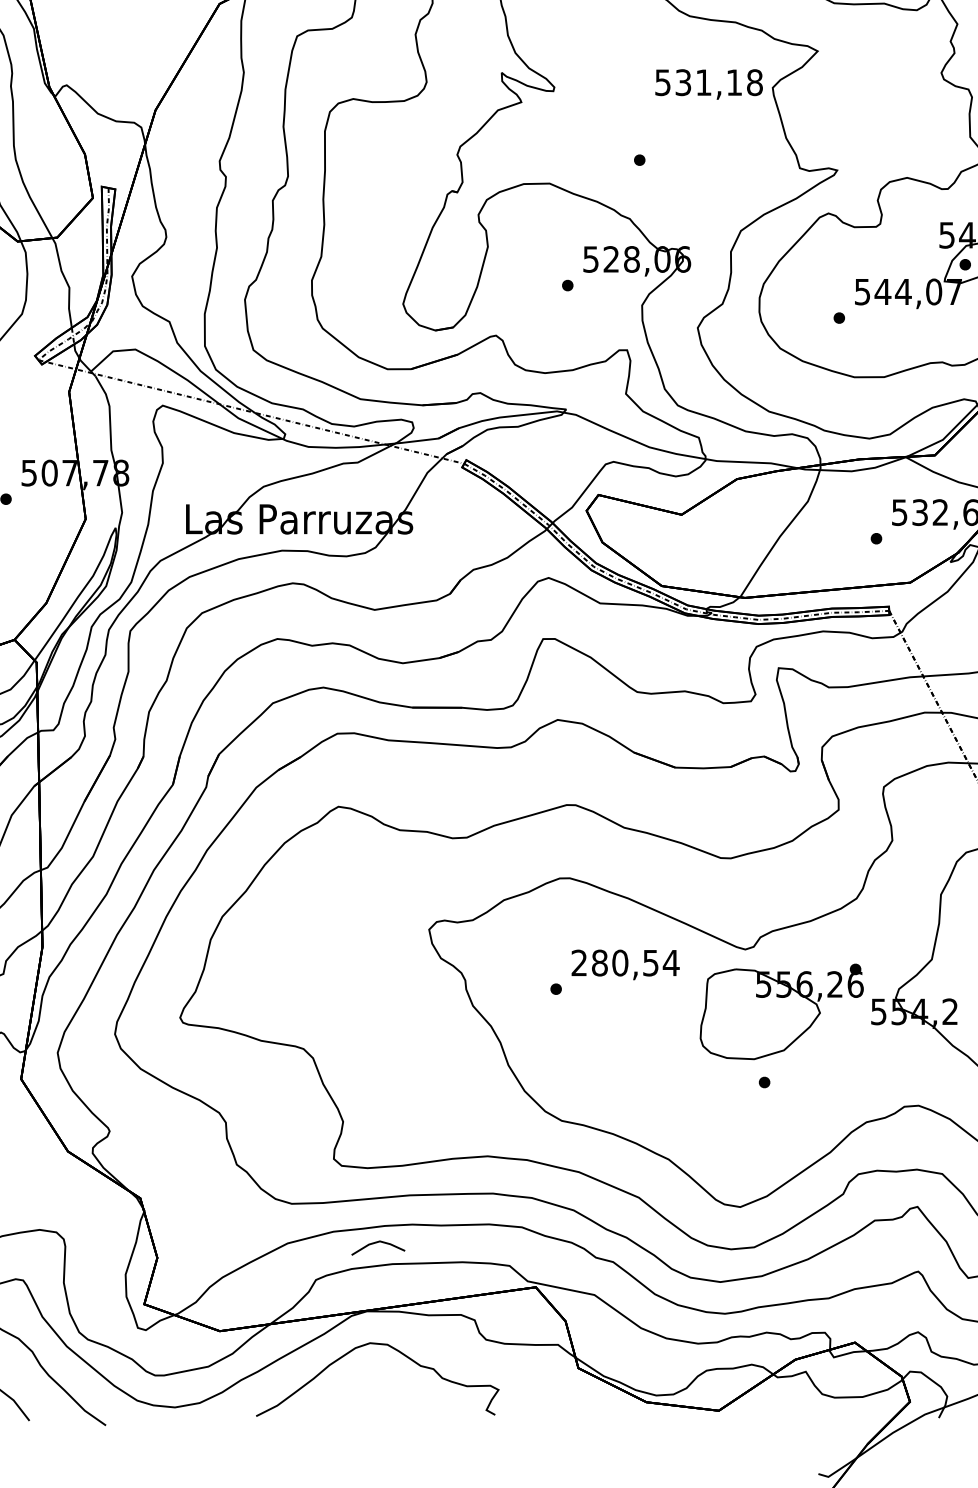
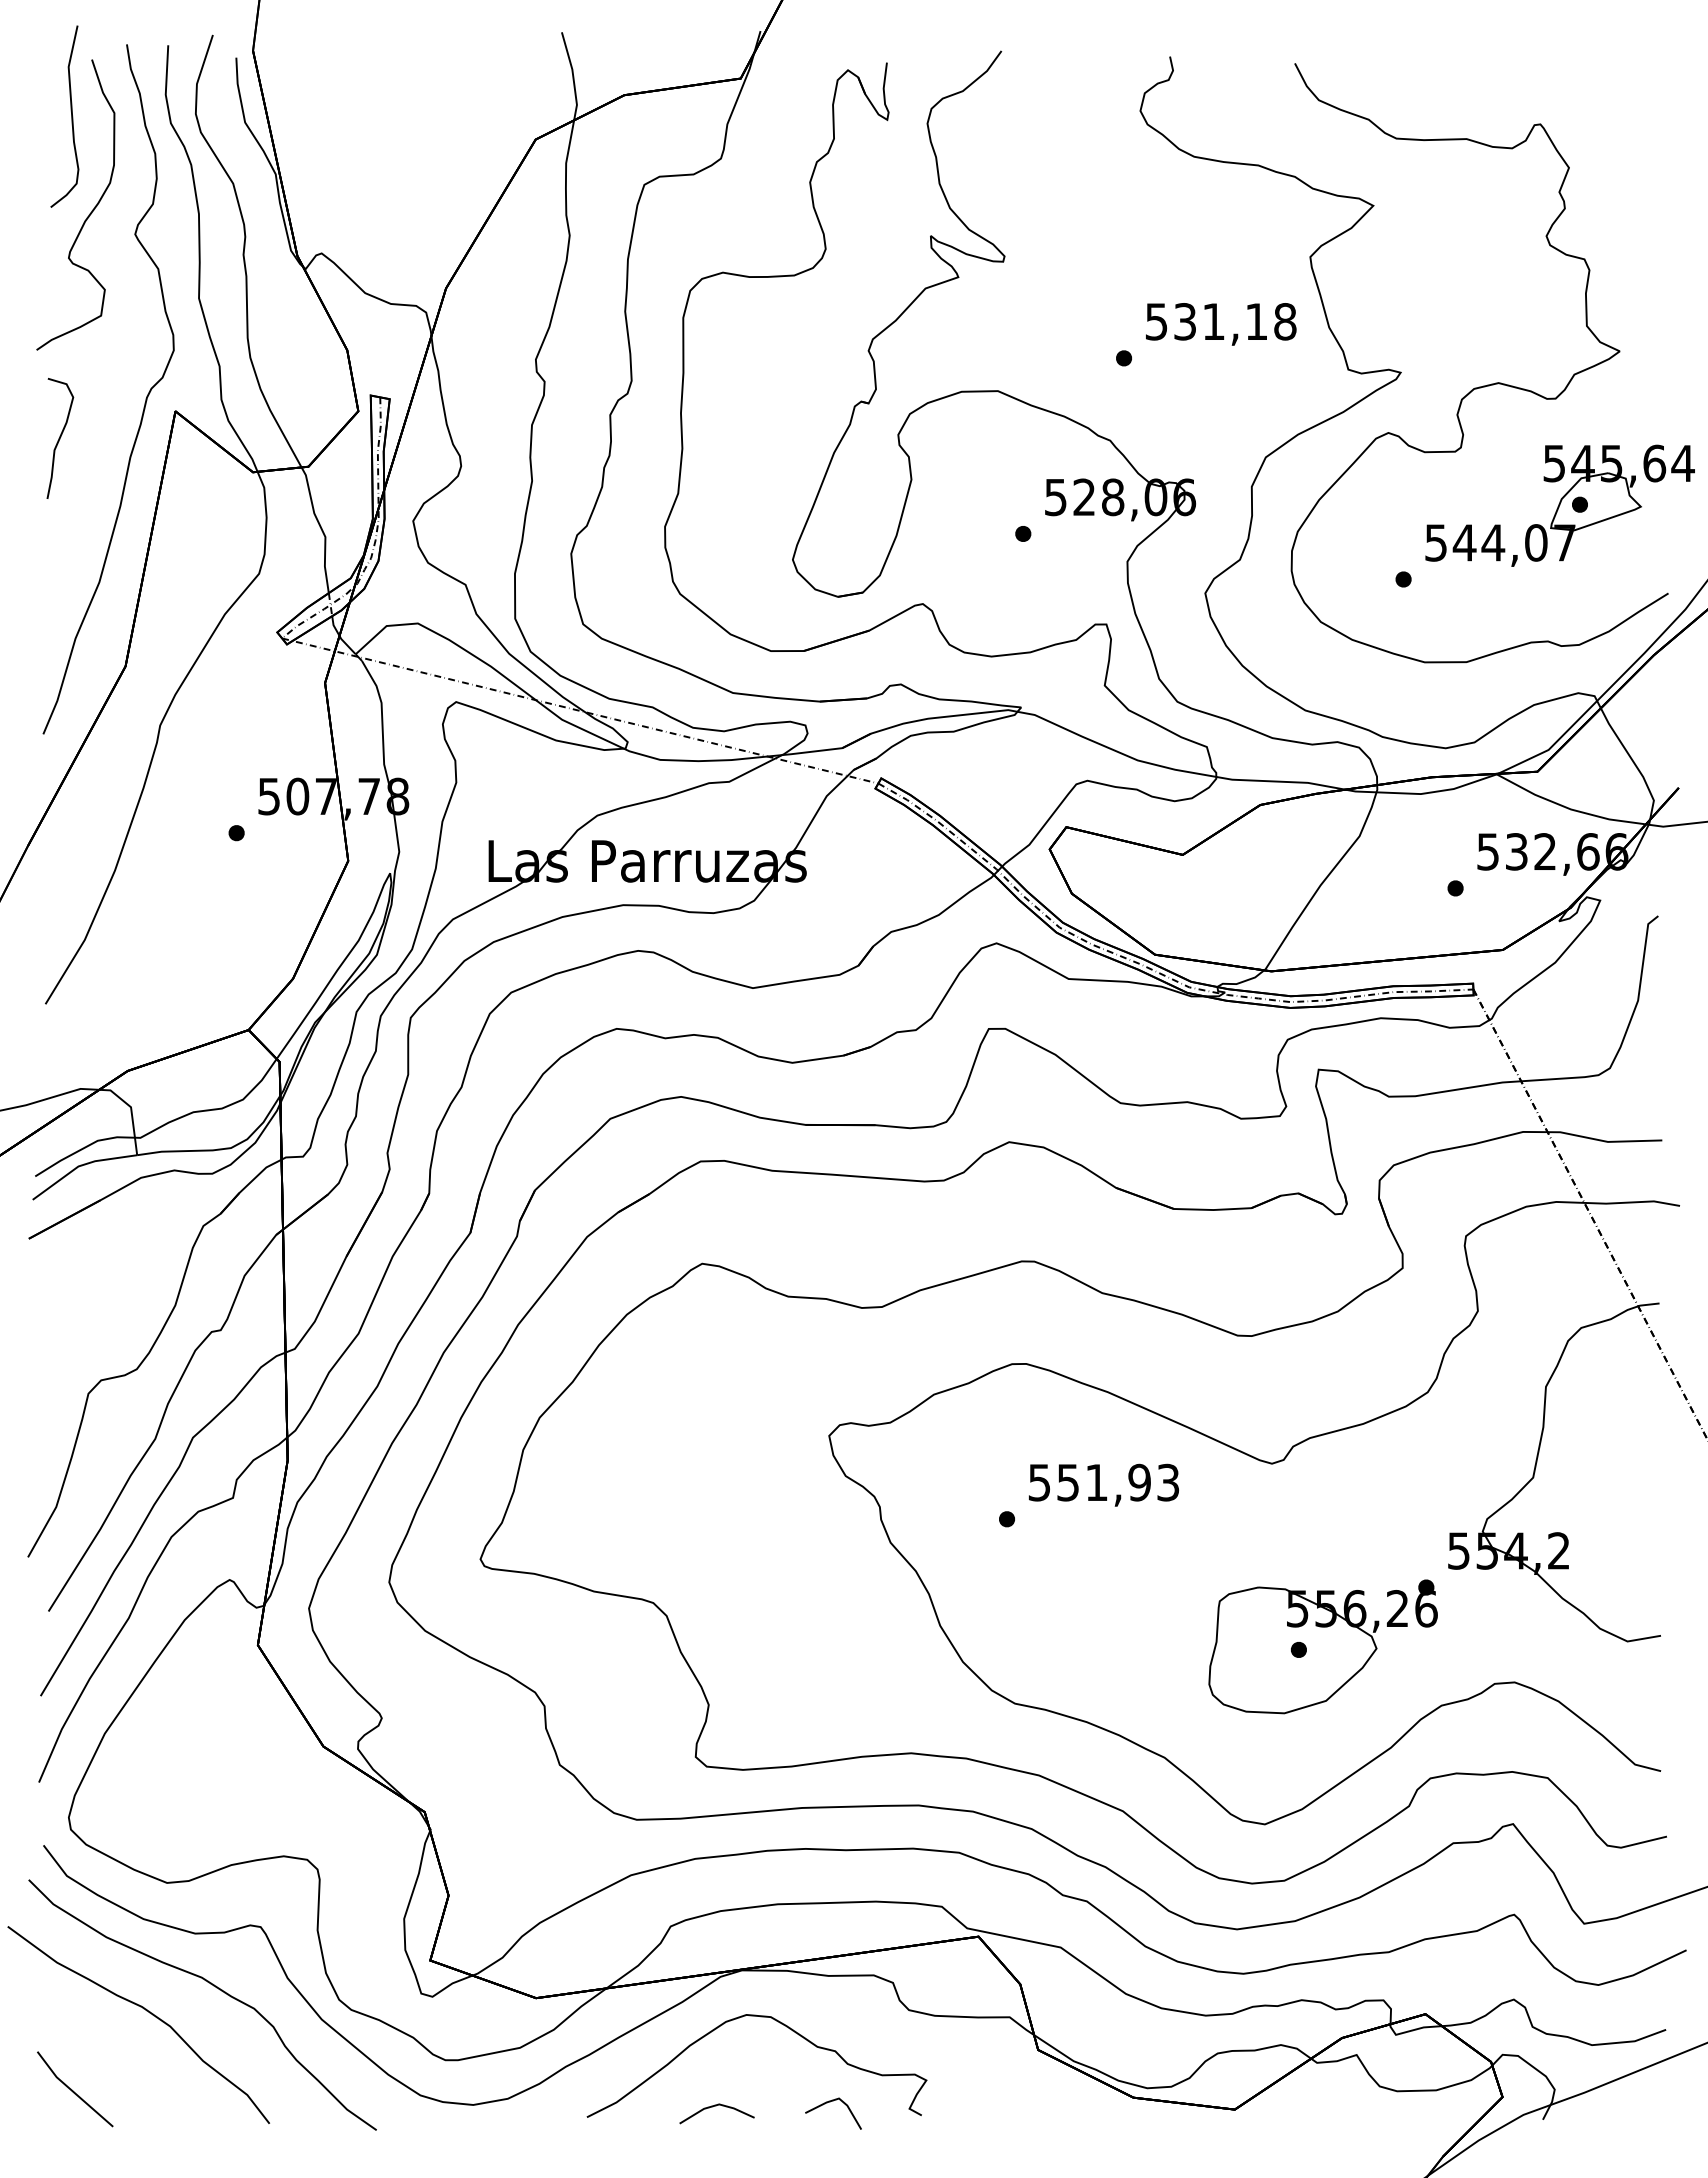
text: (709, 84) -> (1221, 324), moved
text: (625, 962) -> (1104, 1482), 280,54 -> 551,93
part: (781, 1011) -> (1322, 1646), moved
line: (377, 1242) -> (716, 2106), moved
line: (430, 1405) -> (830, 2102), added

